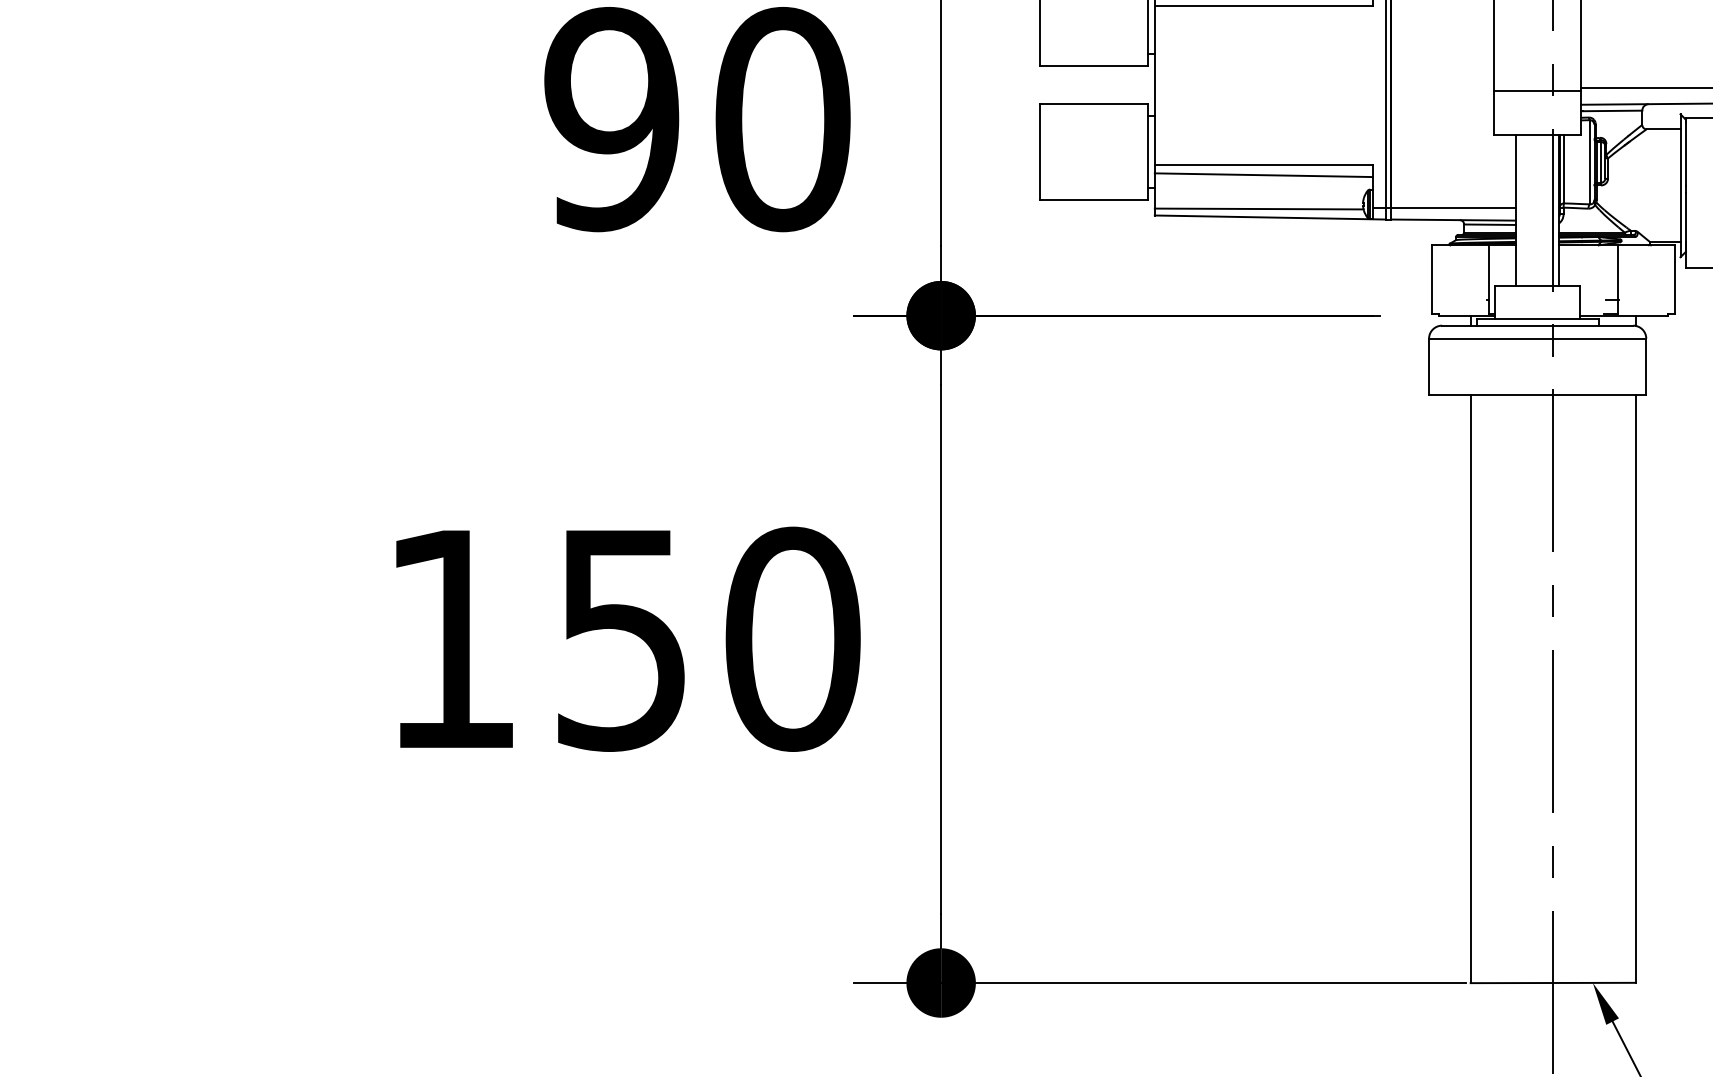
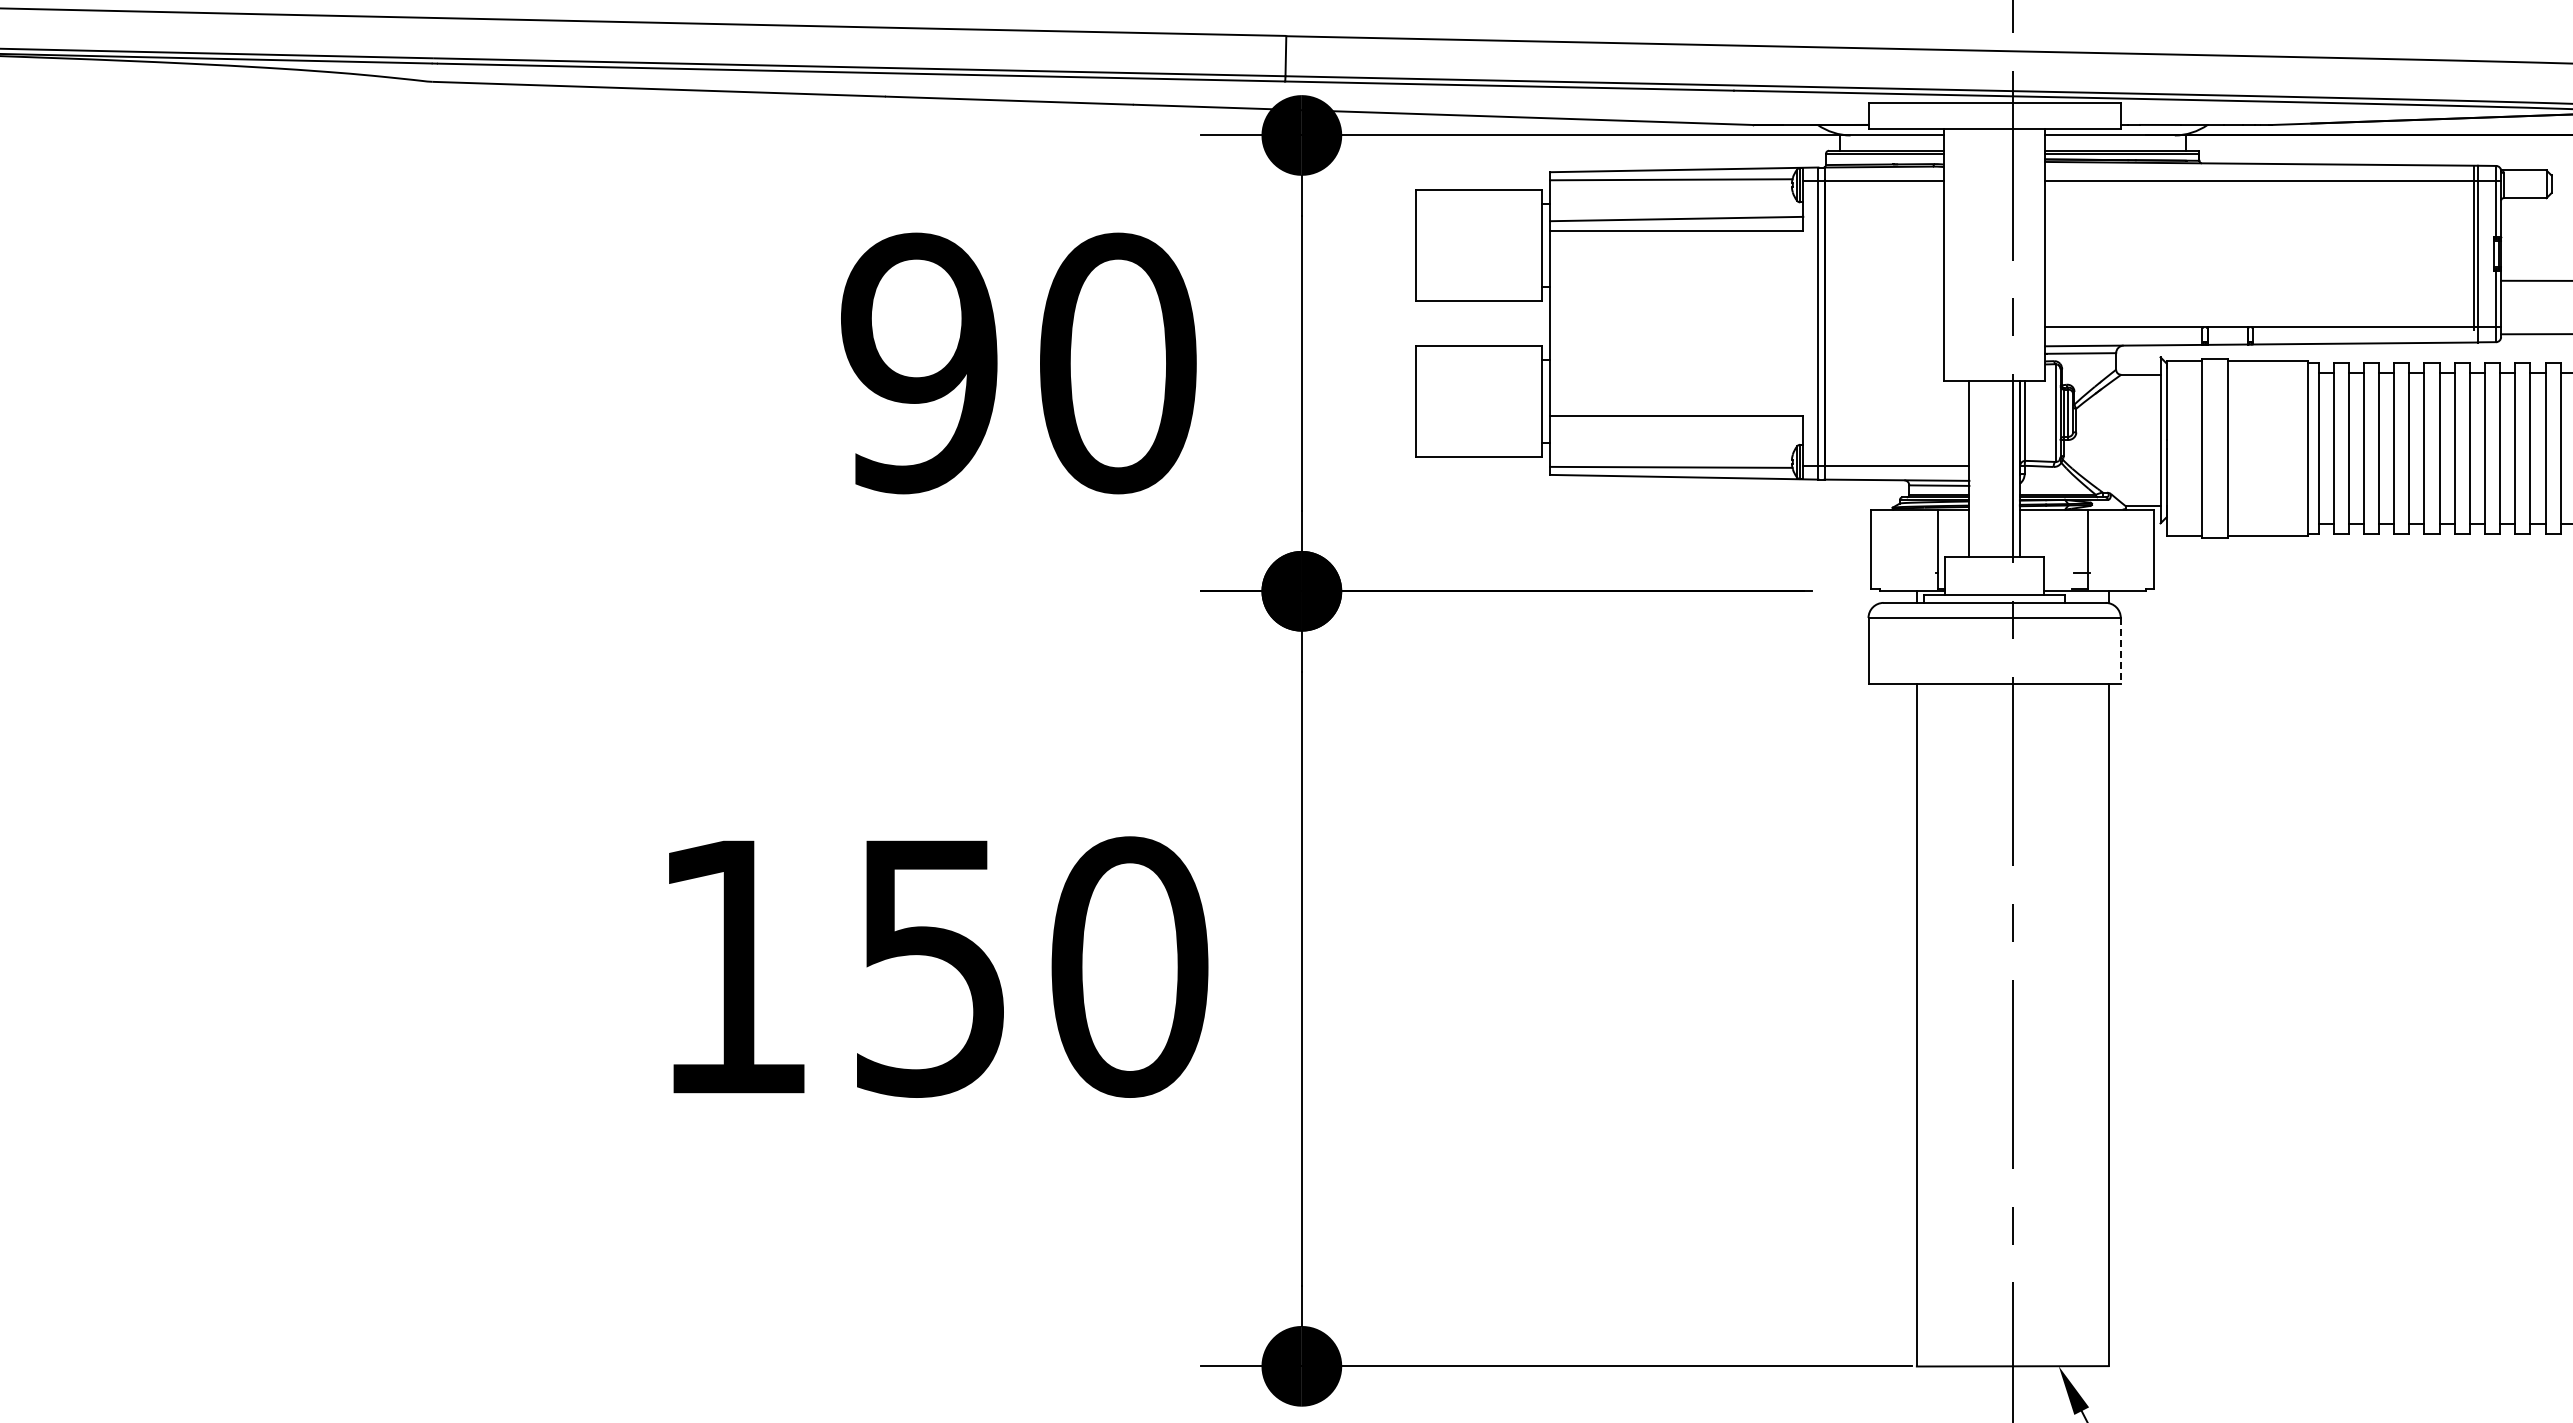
line: (1537, 91) -> (1994, 330), removed
line: (1263, 174) -> (1676, 427), removed
line: (1646, 366) -> (2120, 650), solid -> dashed

